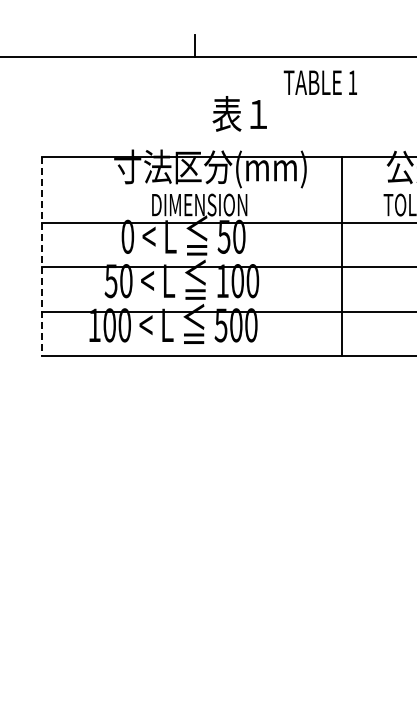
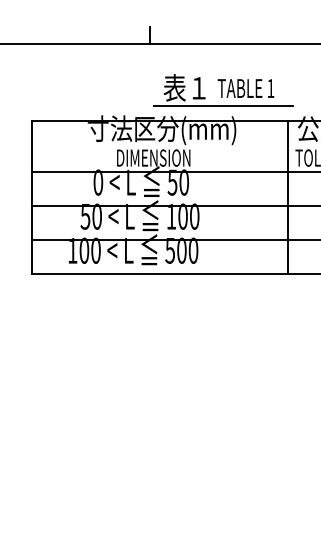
text: (319, 82) -> (245, 88), moved
line: (290, 137) -> (223, 106), added
line: (341, 255) -> (287, 196), moved
line: (42, 256) -> (32, 197), dashed -> solid

